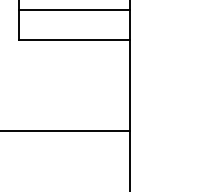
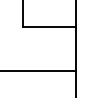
line: (74, 10) -> (49, 12), removed

